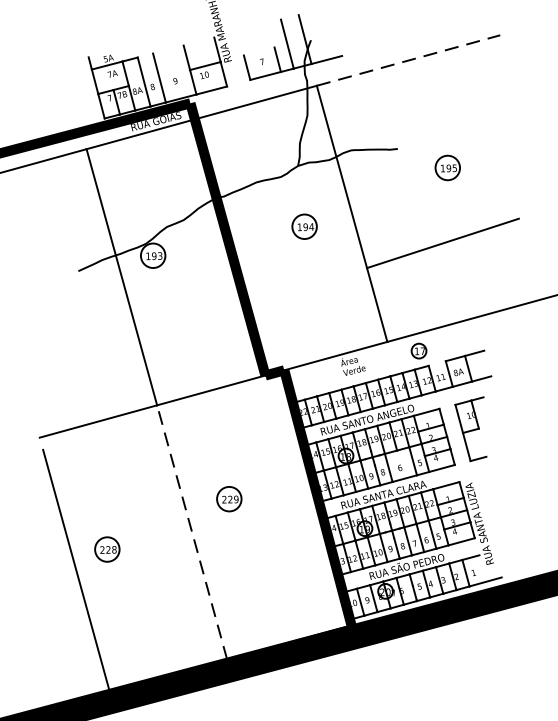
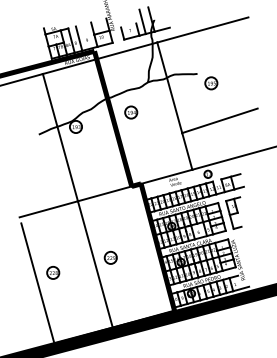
line: (409, 59) -> (203, 29), dashed -> solid
part: (448, 168) -> (211, 83), moved
part: (305, 226) -> (131, 112), moved
part: (228, 498) -> (110, 257), moved
line: (192, 532) -> (95, 264), dashed -> solid

